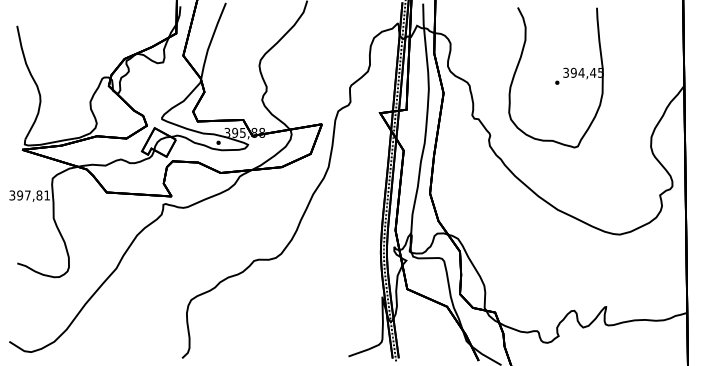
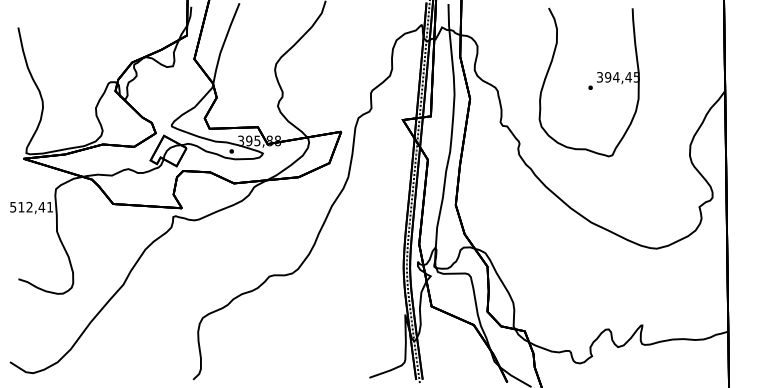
text: (25, 194) -> (27, 206), 397,81 -> 512,41

